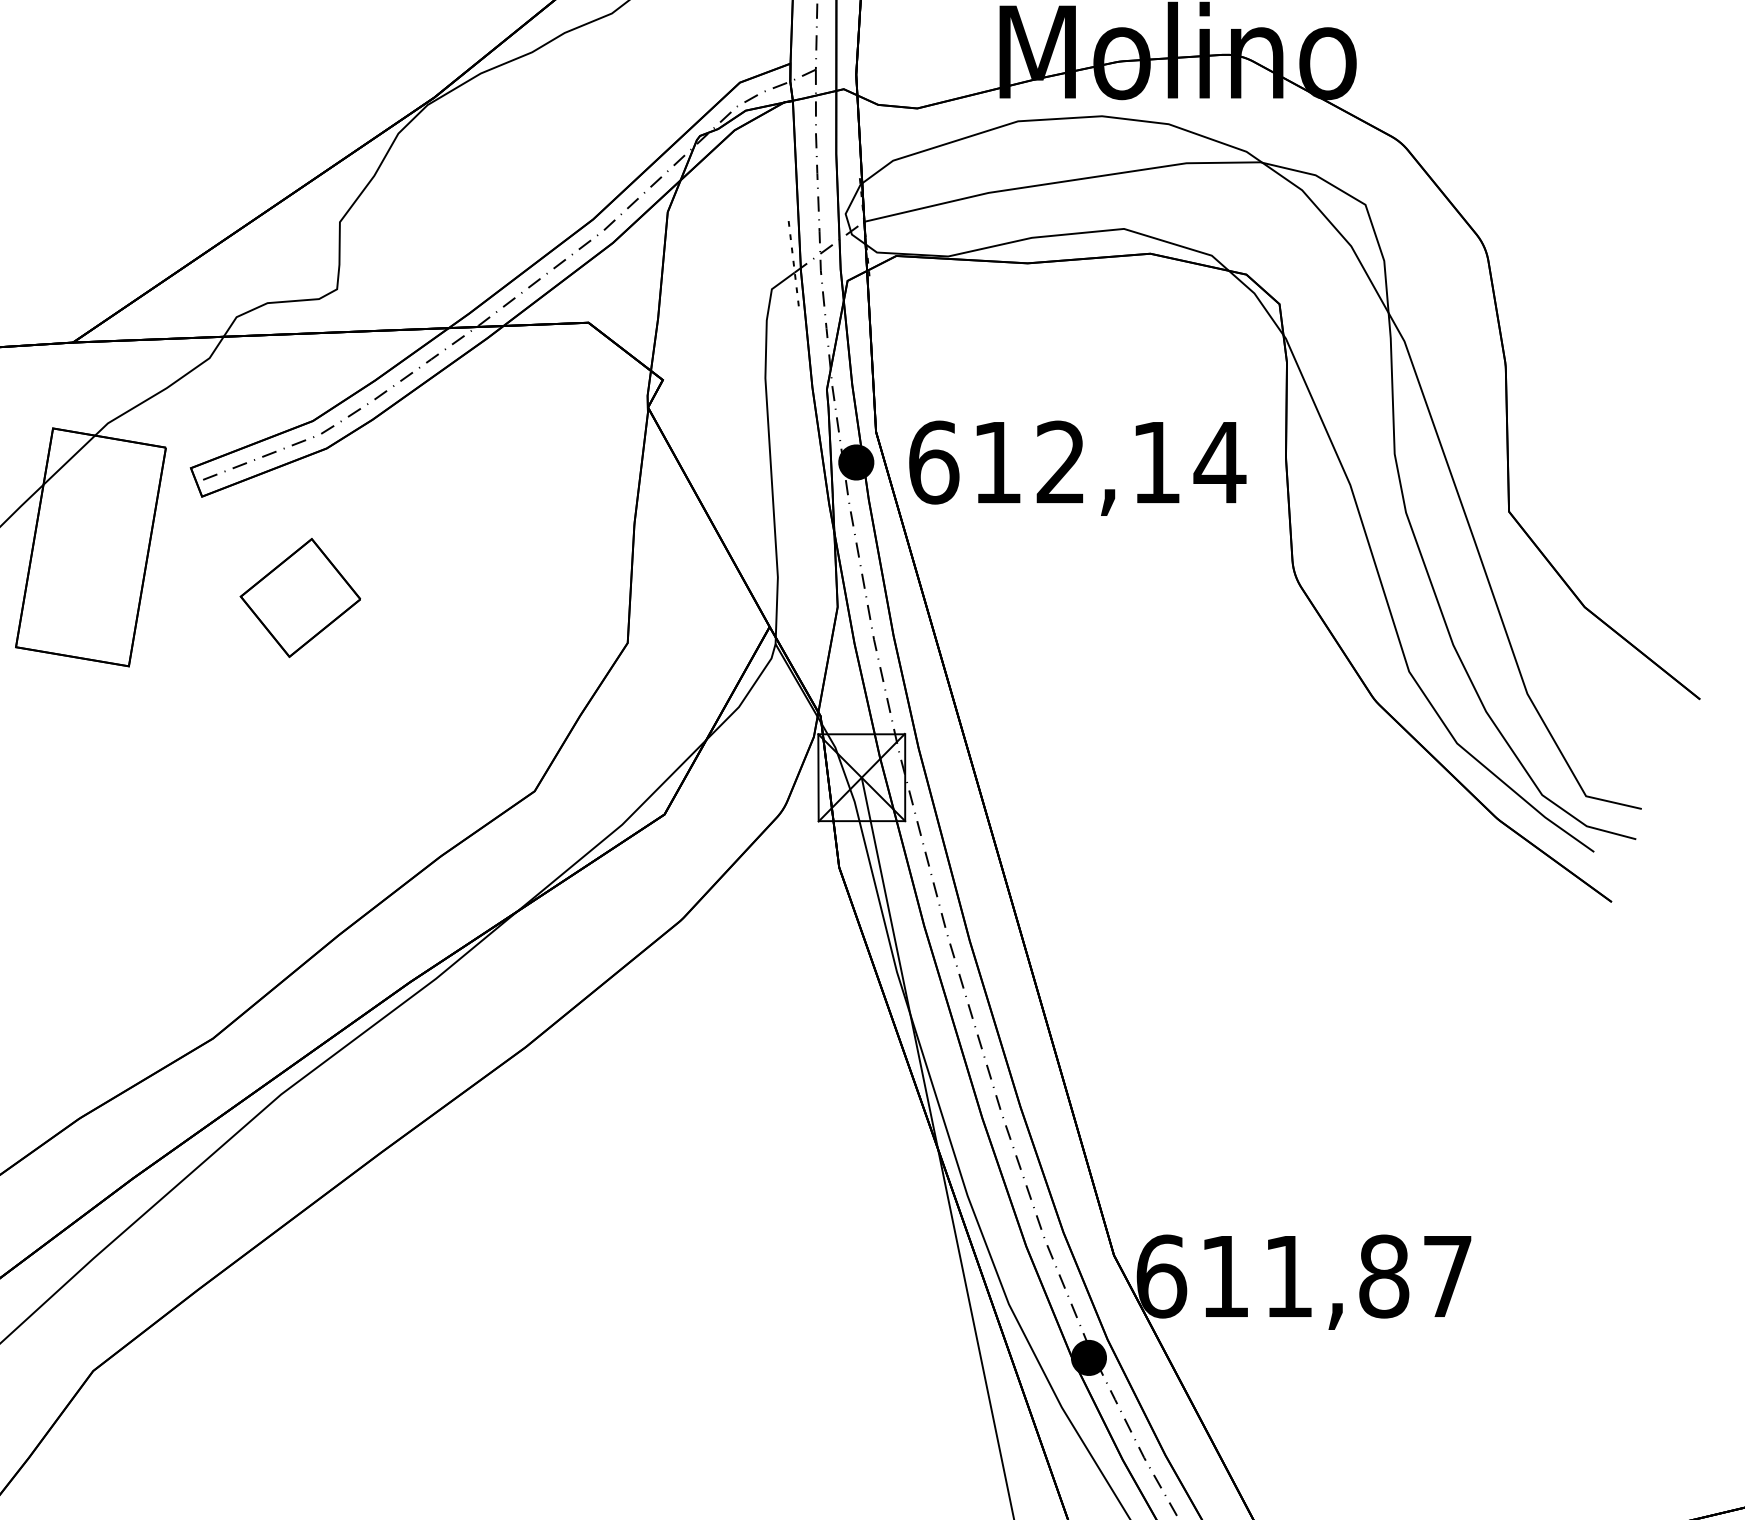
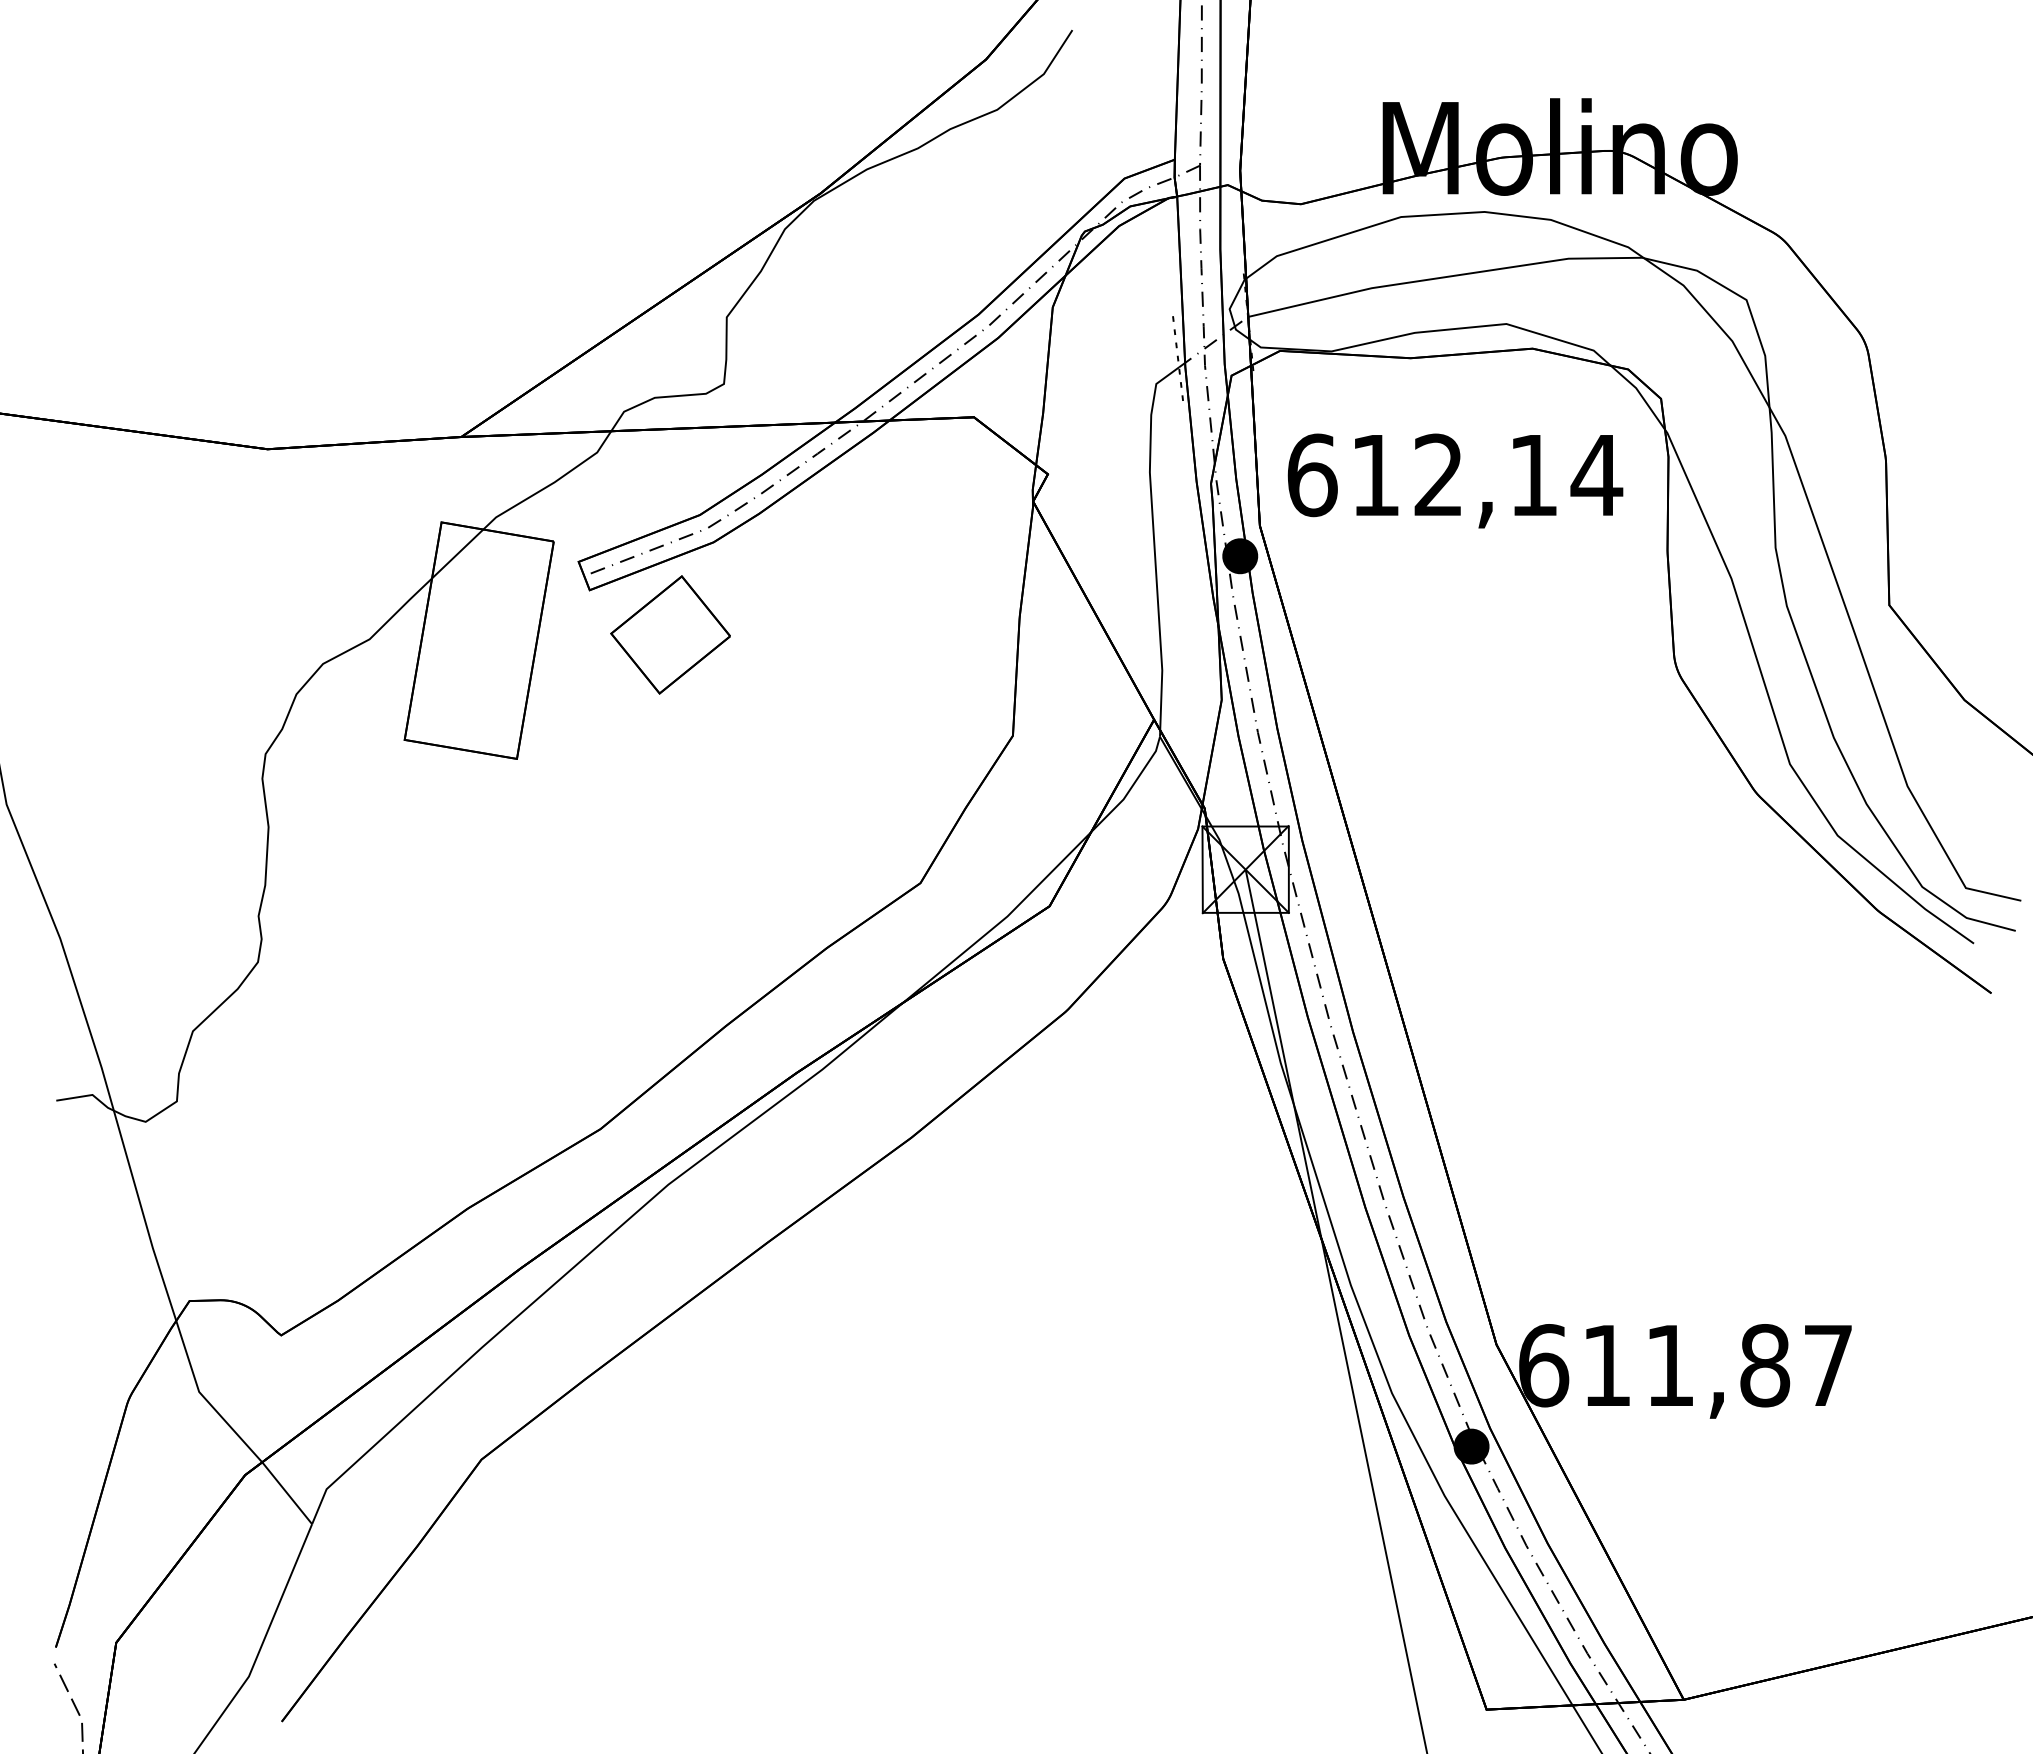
text: (1077, 467) -> (1455, 480), moved
part: (300, 597) -> (670, 634), moved

